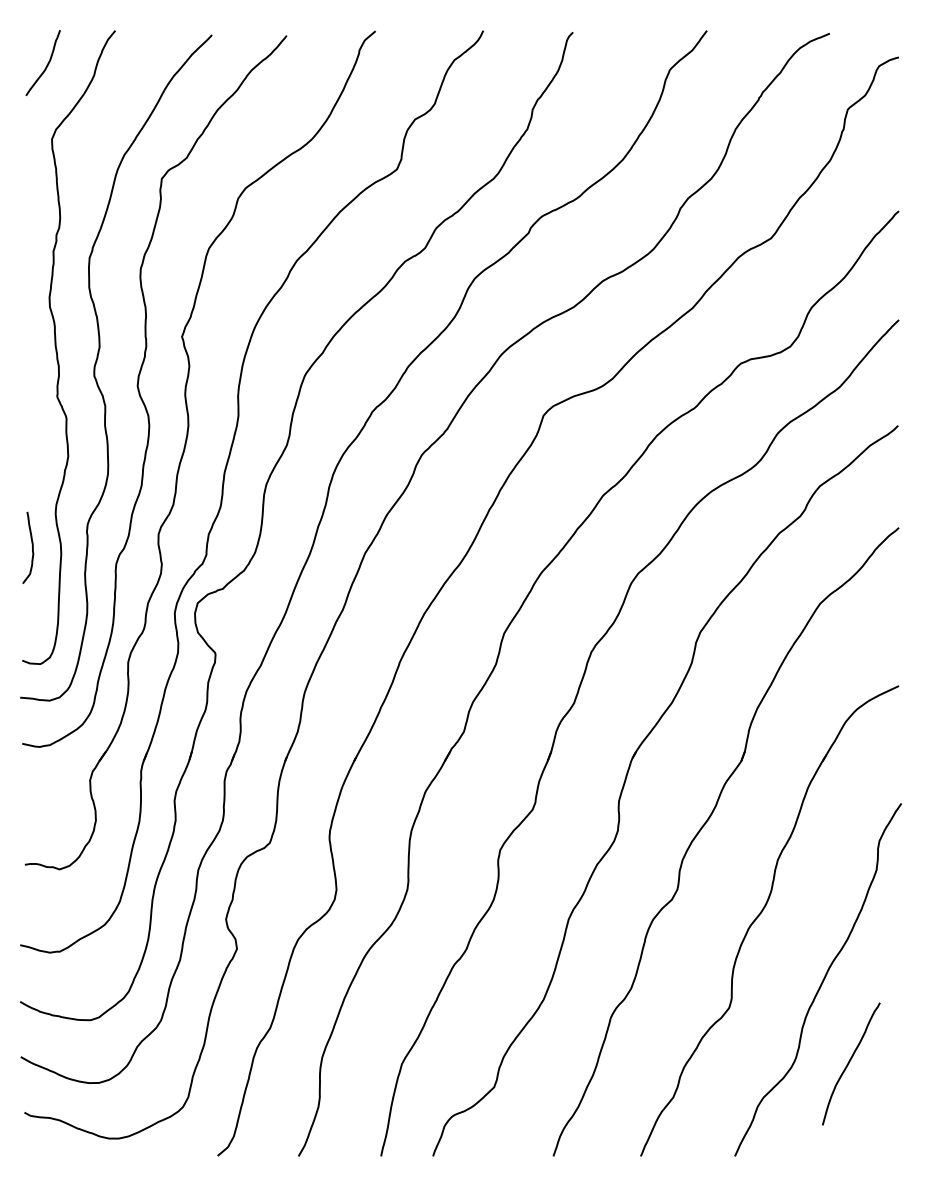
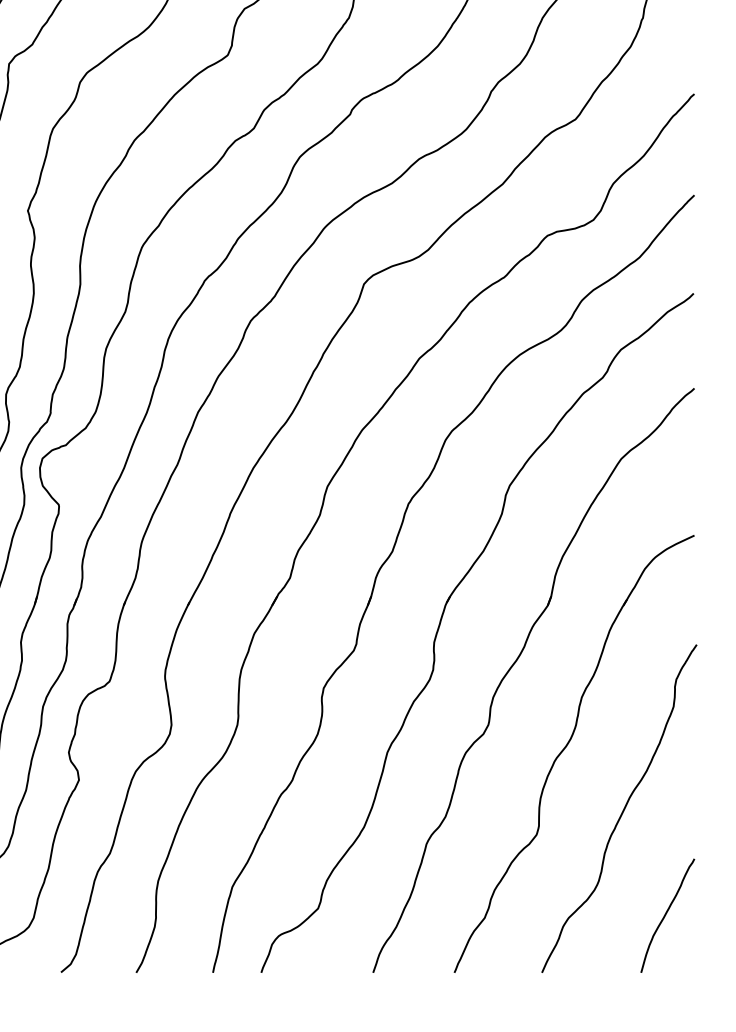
curve: (849, 1063) -> (666, 915), moved

